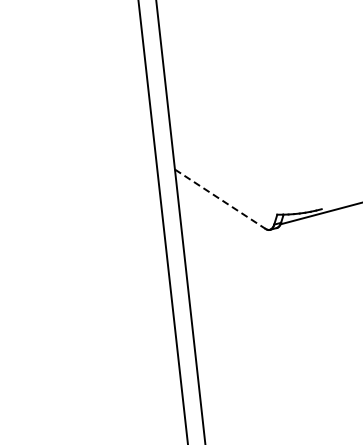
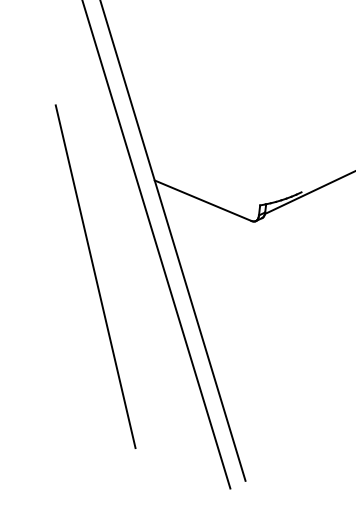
line: (220, 199) -> (203, 200), dashed -> solid
line: (96, 255) -> (95, 276), added

